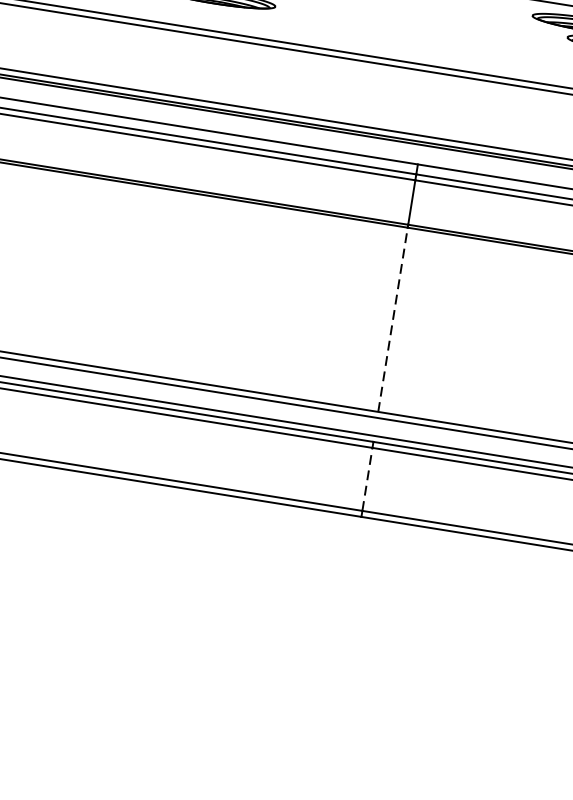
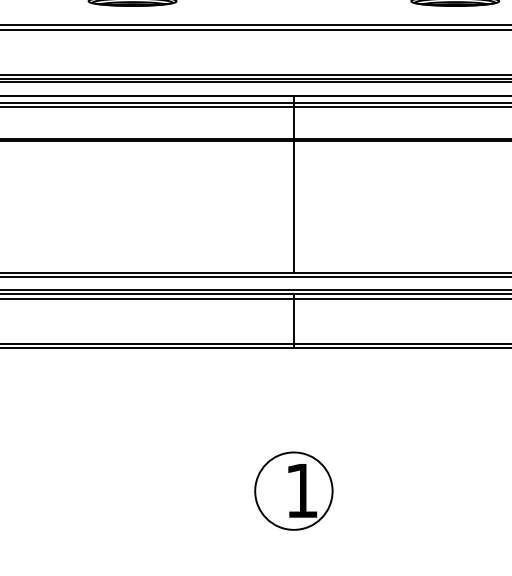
line: (392, 319) -> (293, 206), dashed -> solid
line: (366, 479) -> (293, 321), dashed -> solid
part: (329, 715) -> (293, 490), added

